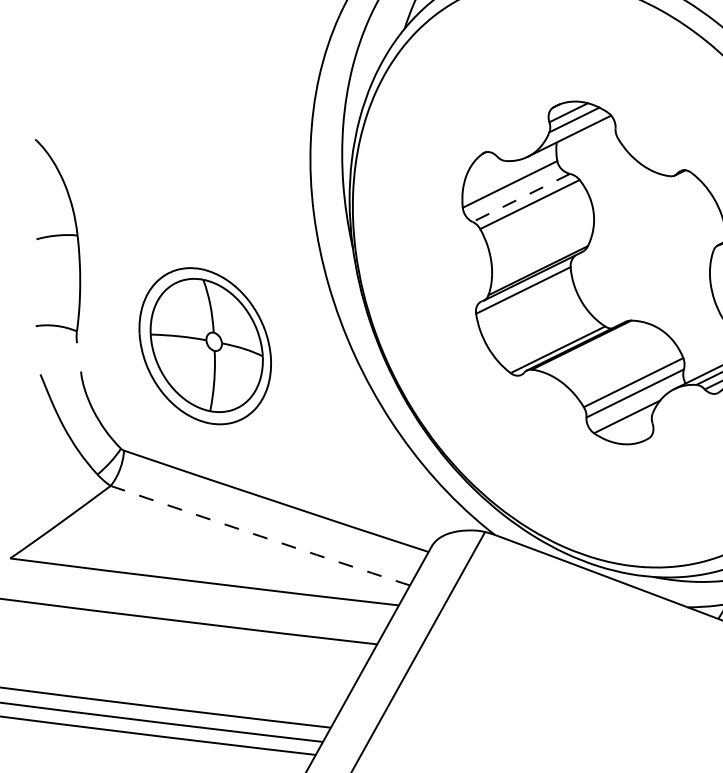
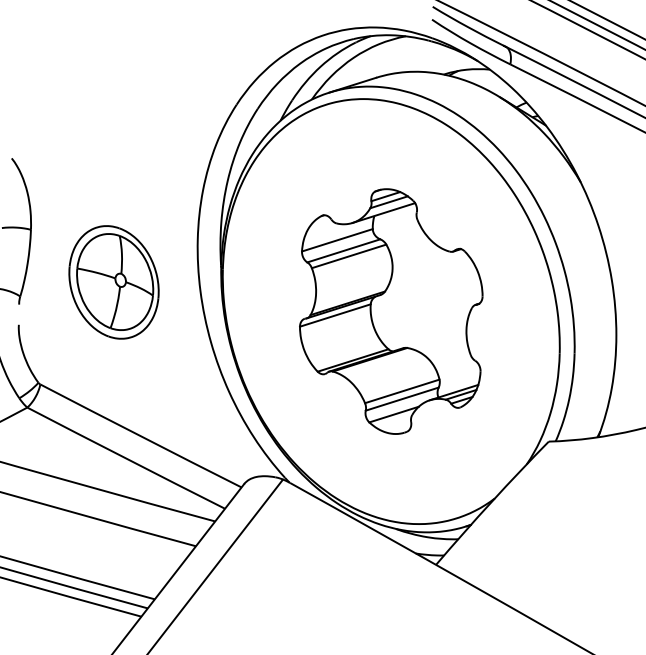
line: (521, 198) -> (343, 251), dashed -> solid
part: (204, 346) -> (113, 282), moved
arc: (260, 536) -> (126, 458), dashed -> solid

